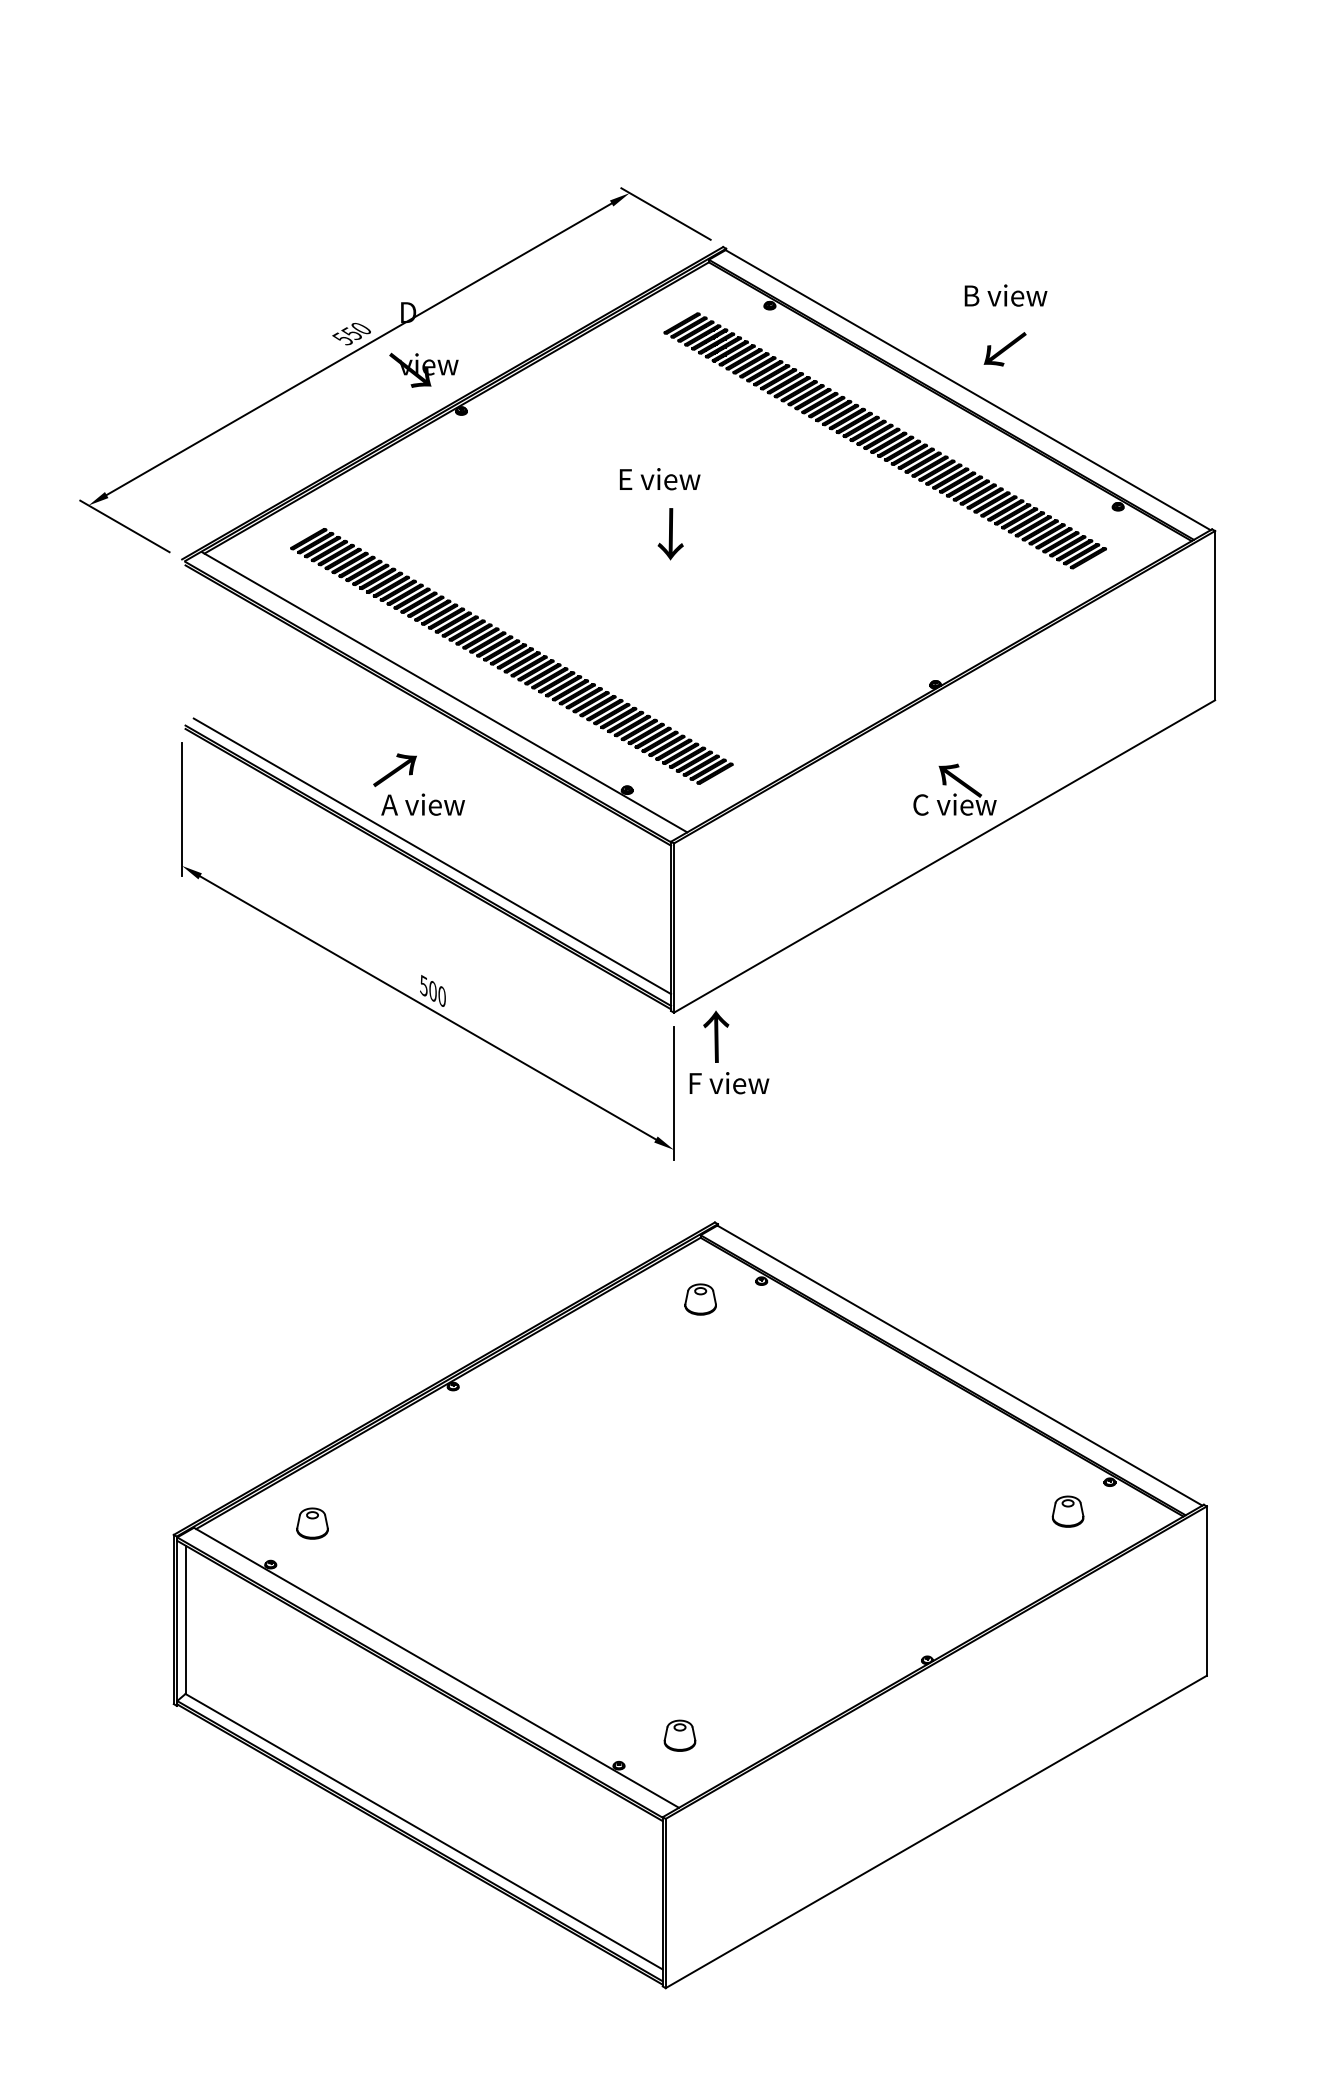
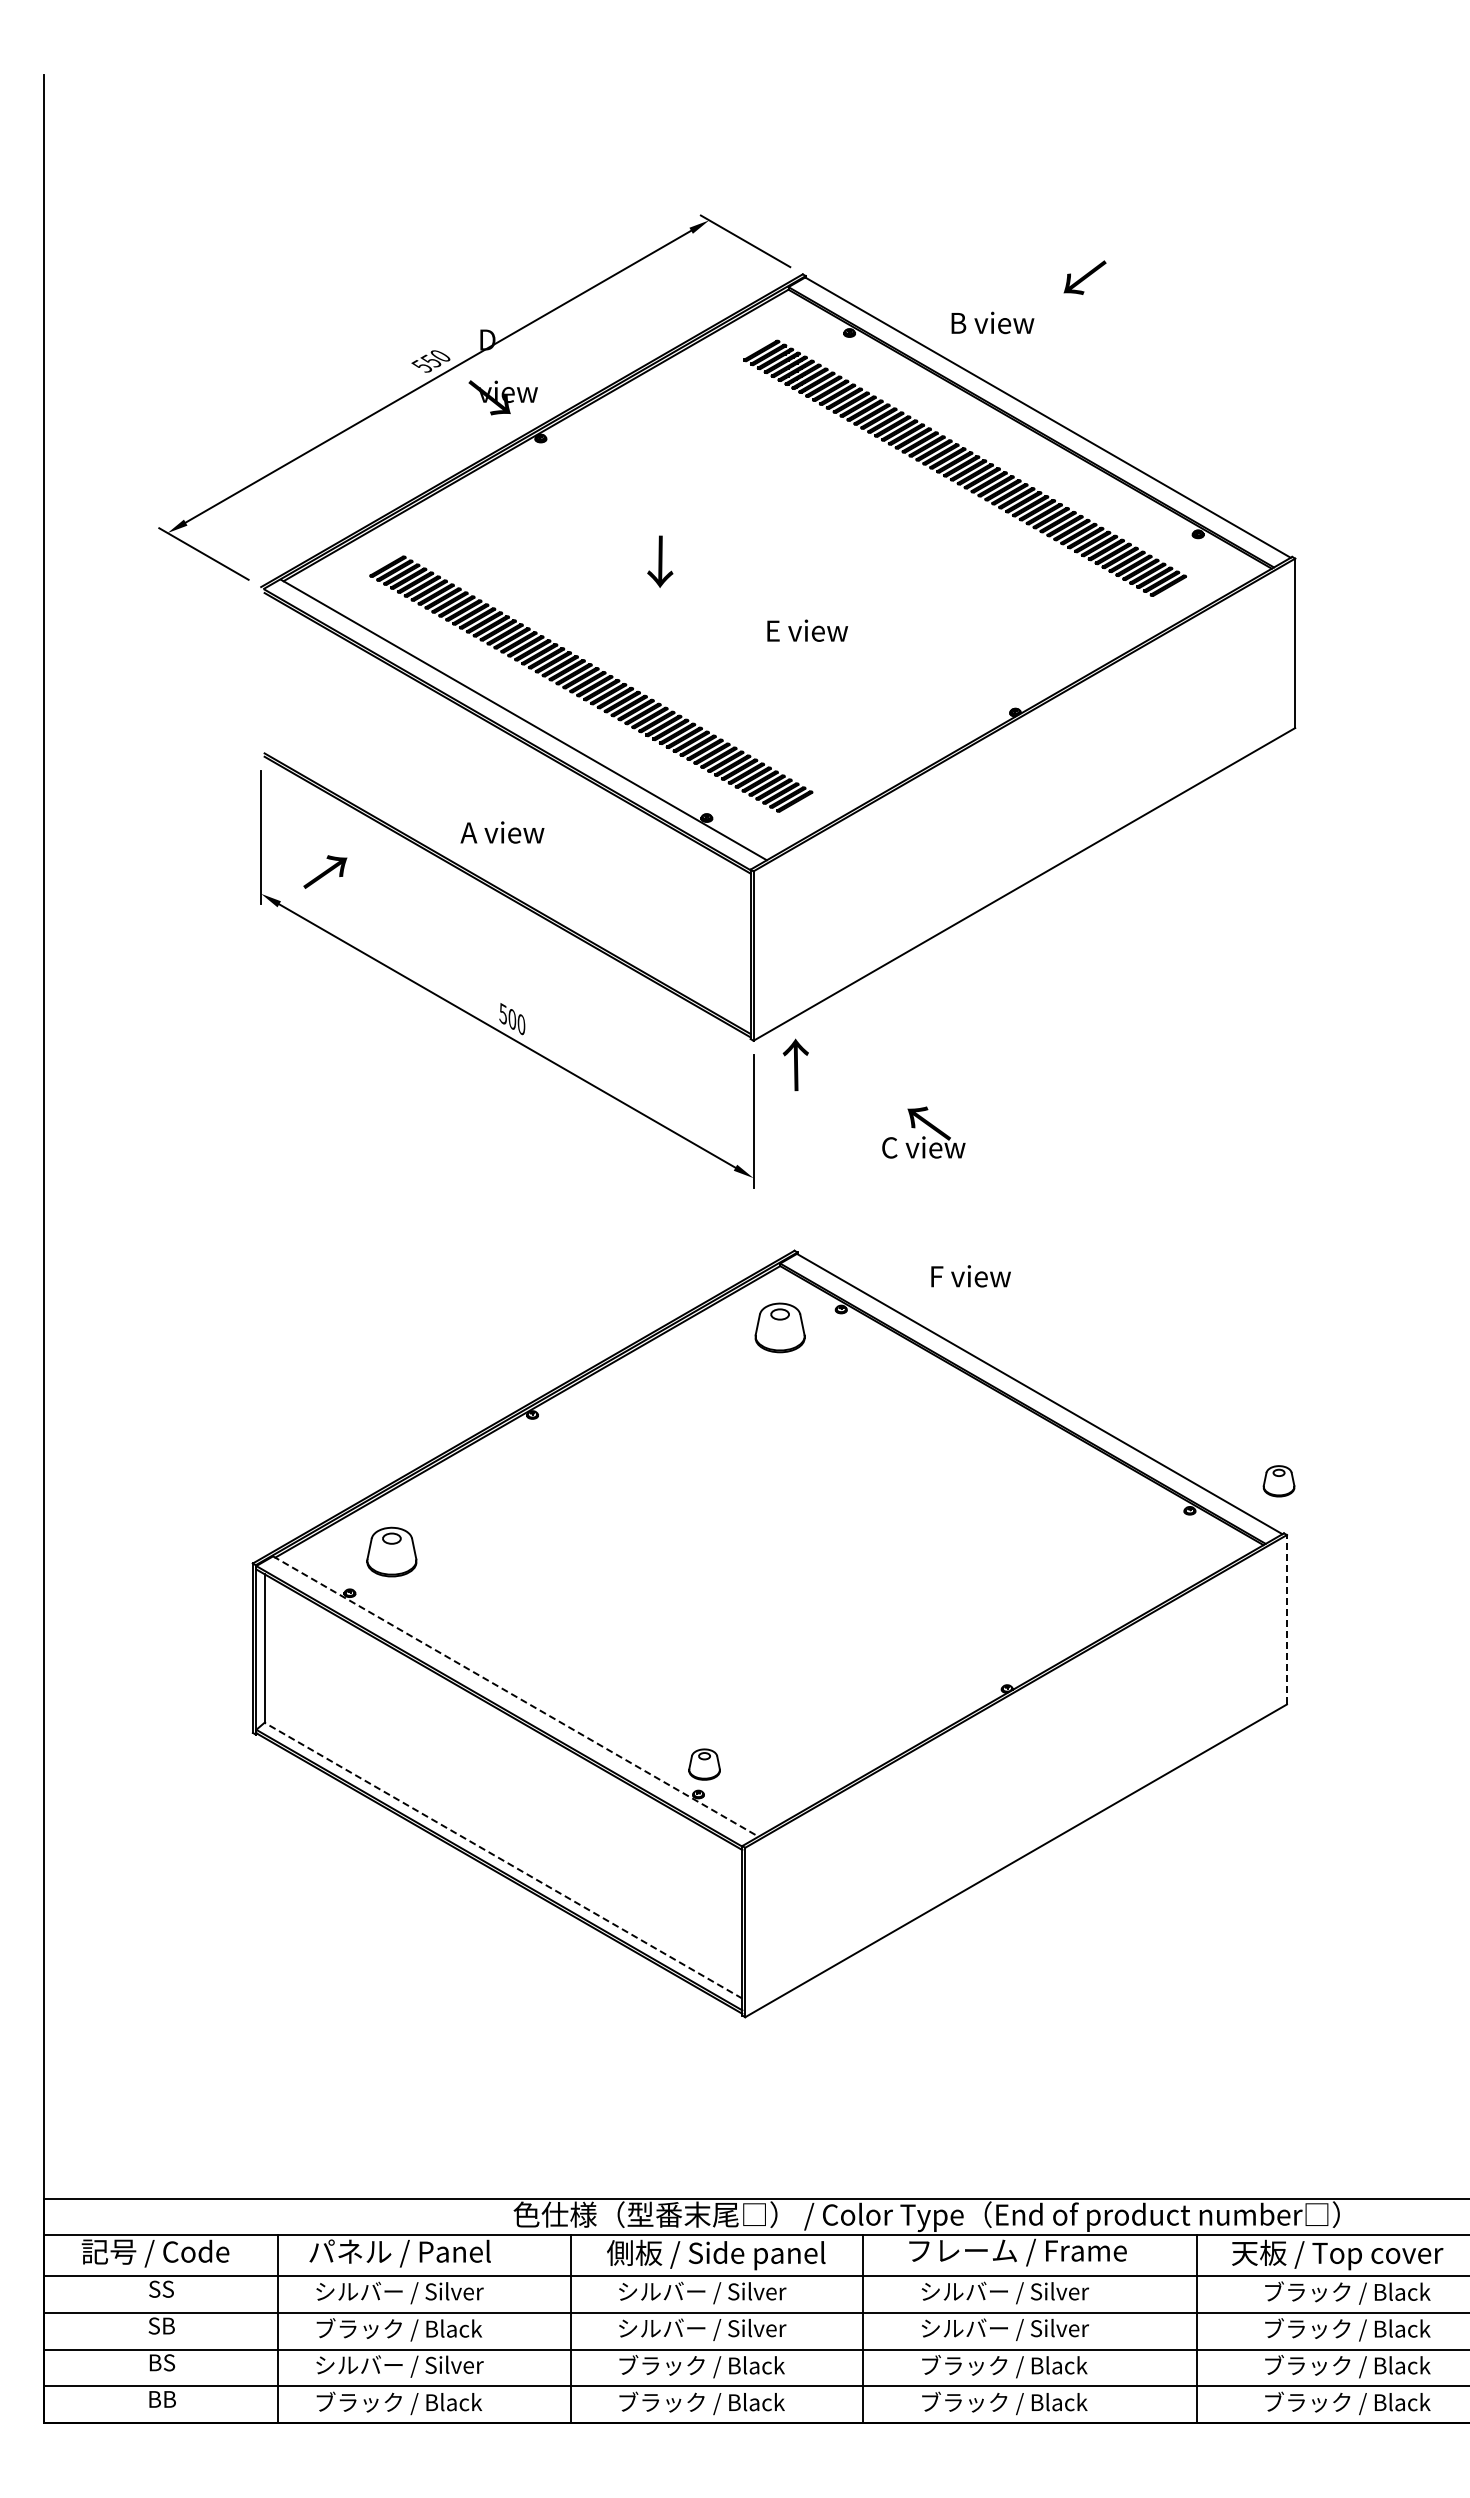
text: (1005, 295) -> (992, 322), moved
text: (1004, 349) -> (1084, 277), moved
text: (659, 478) -> (807, 630), moved
text: (670, 533) -> (660, 561), moved
text: (395, 769) -> (325, 871), moved
text: (954, 789) -> (923, 1132), moved
line: (432, 856) -> (511, 884), removed
text: (728, 1083) -> (970, 1276), moved
part: (700, 1299) -> (780, 1327), size x1.6
part: (1067, 1511) -> (1278, 1481), moved
part: (312, 1523) -> (391, 1552), size x1.6
line: (1206, 1590) -> (1286, 1619), solid -> dashed
line: (437, 1667) -> (516, 1696), solid -> dashed
part: (679, 1735) -> (704, 1764), moved
line: (424, 1831) -> (503, 1860), solid -> dashed

